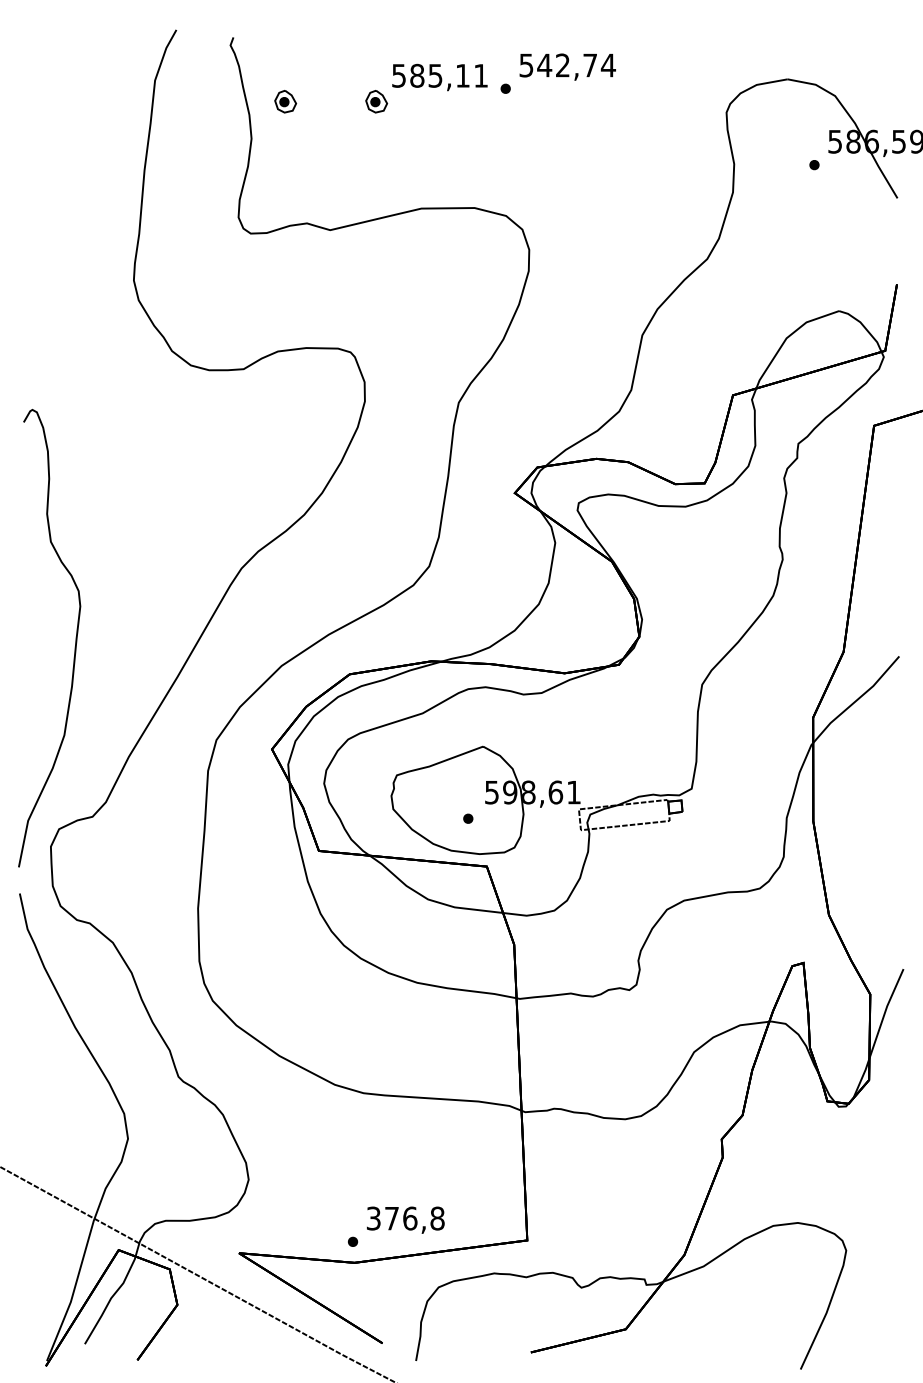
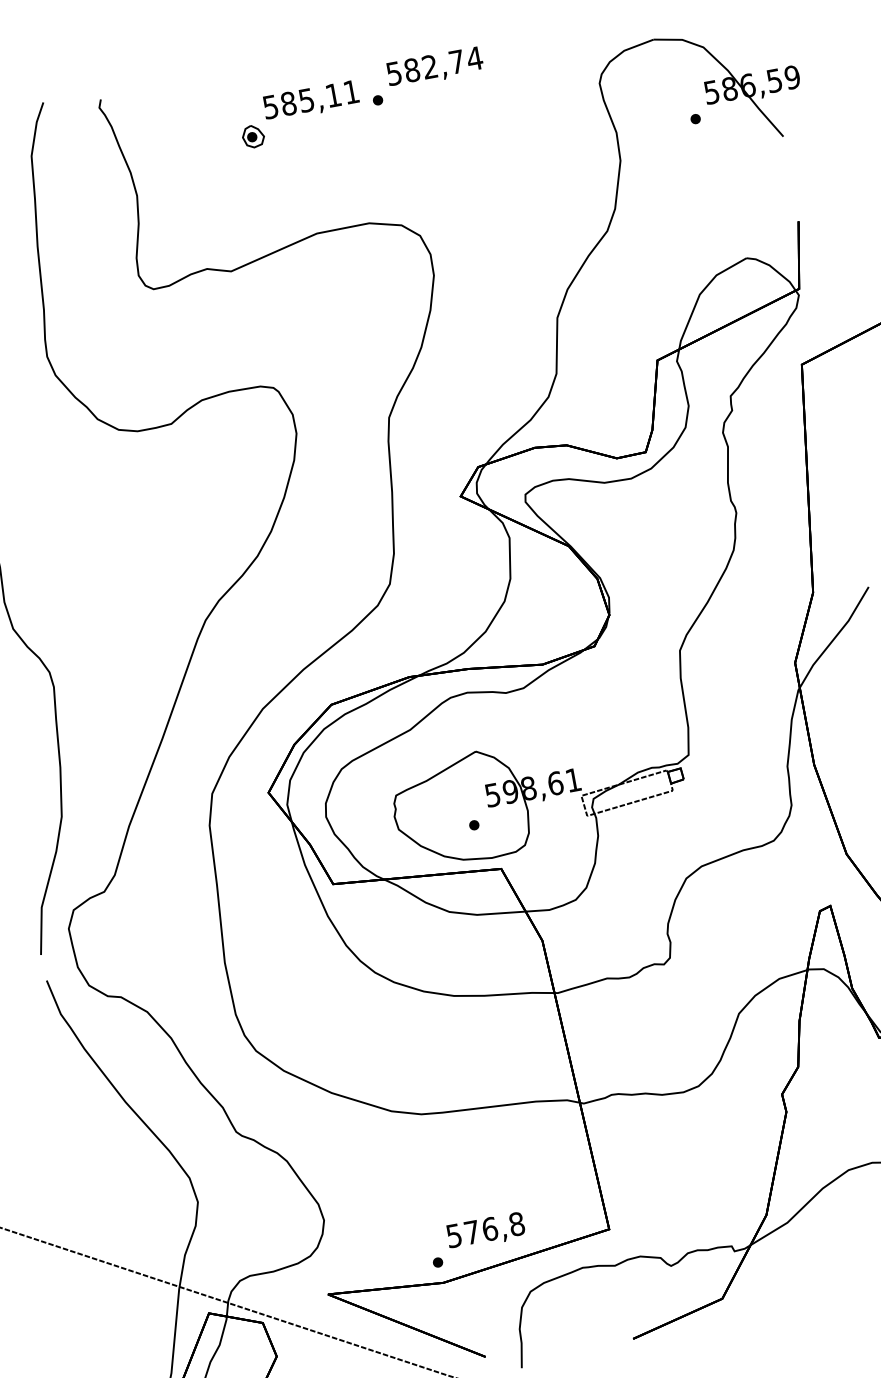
text: (544, 65) -> (411, 70), 542,74 -> 582,74
part: (285, 101) -> (163, 152), removed
text: (373, 1217) -> (453, 1234), 376,8 -> 576,8

